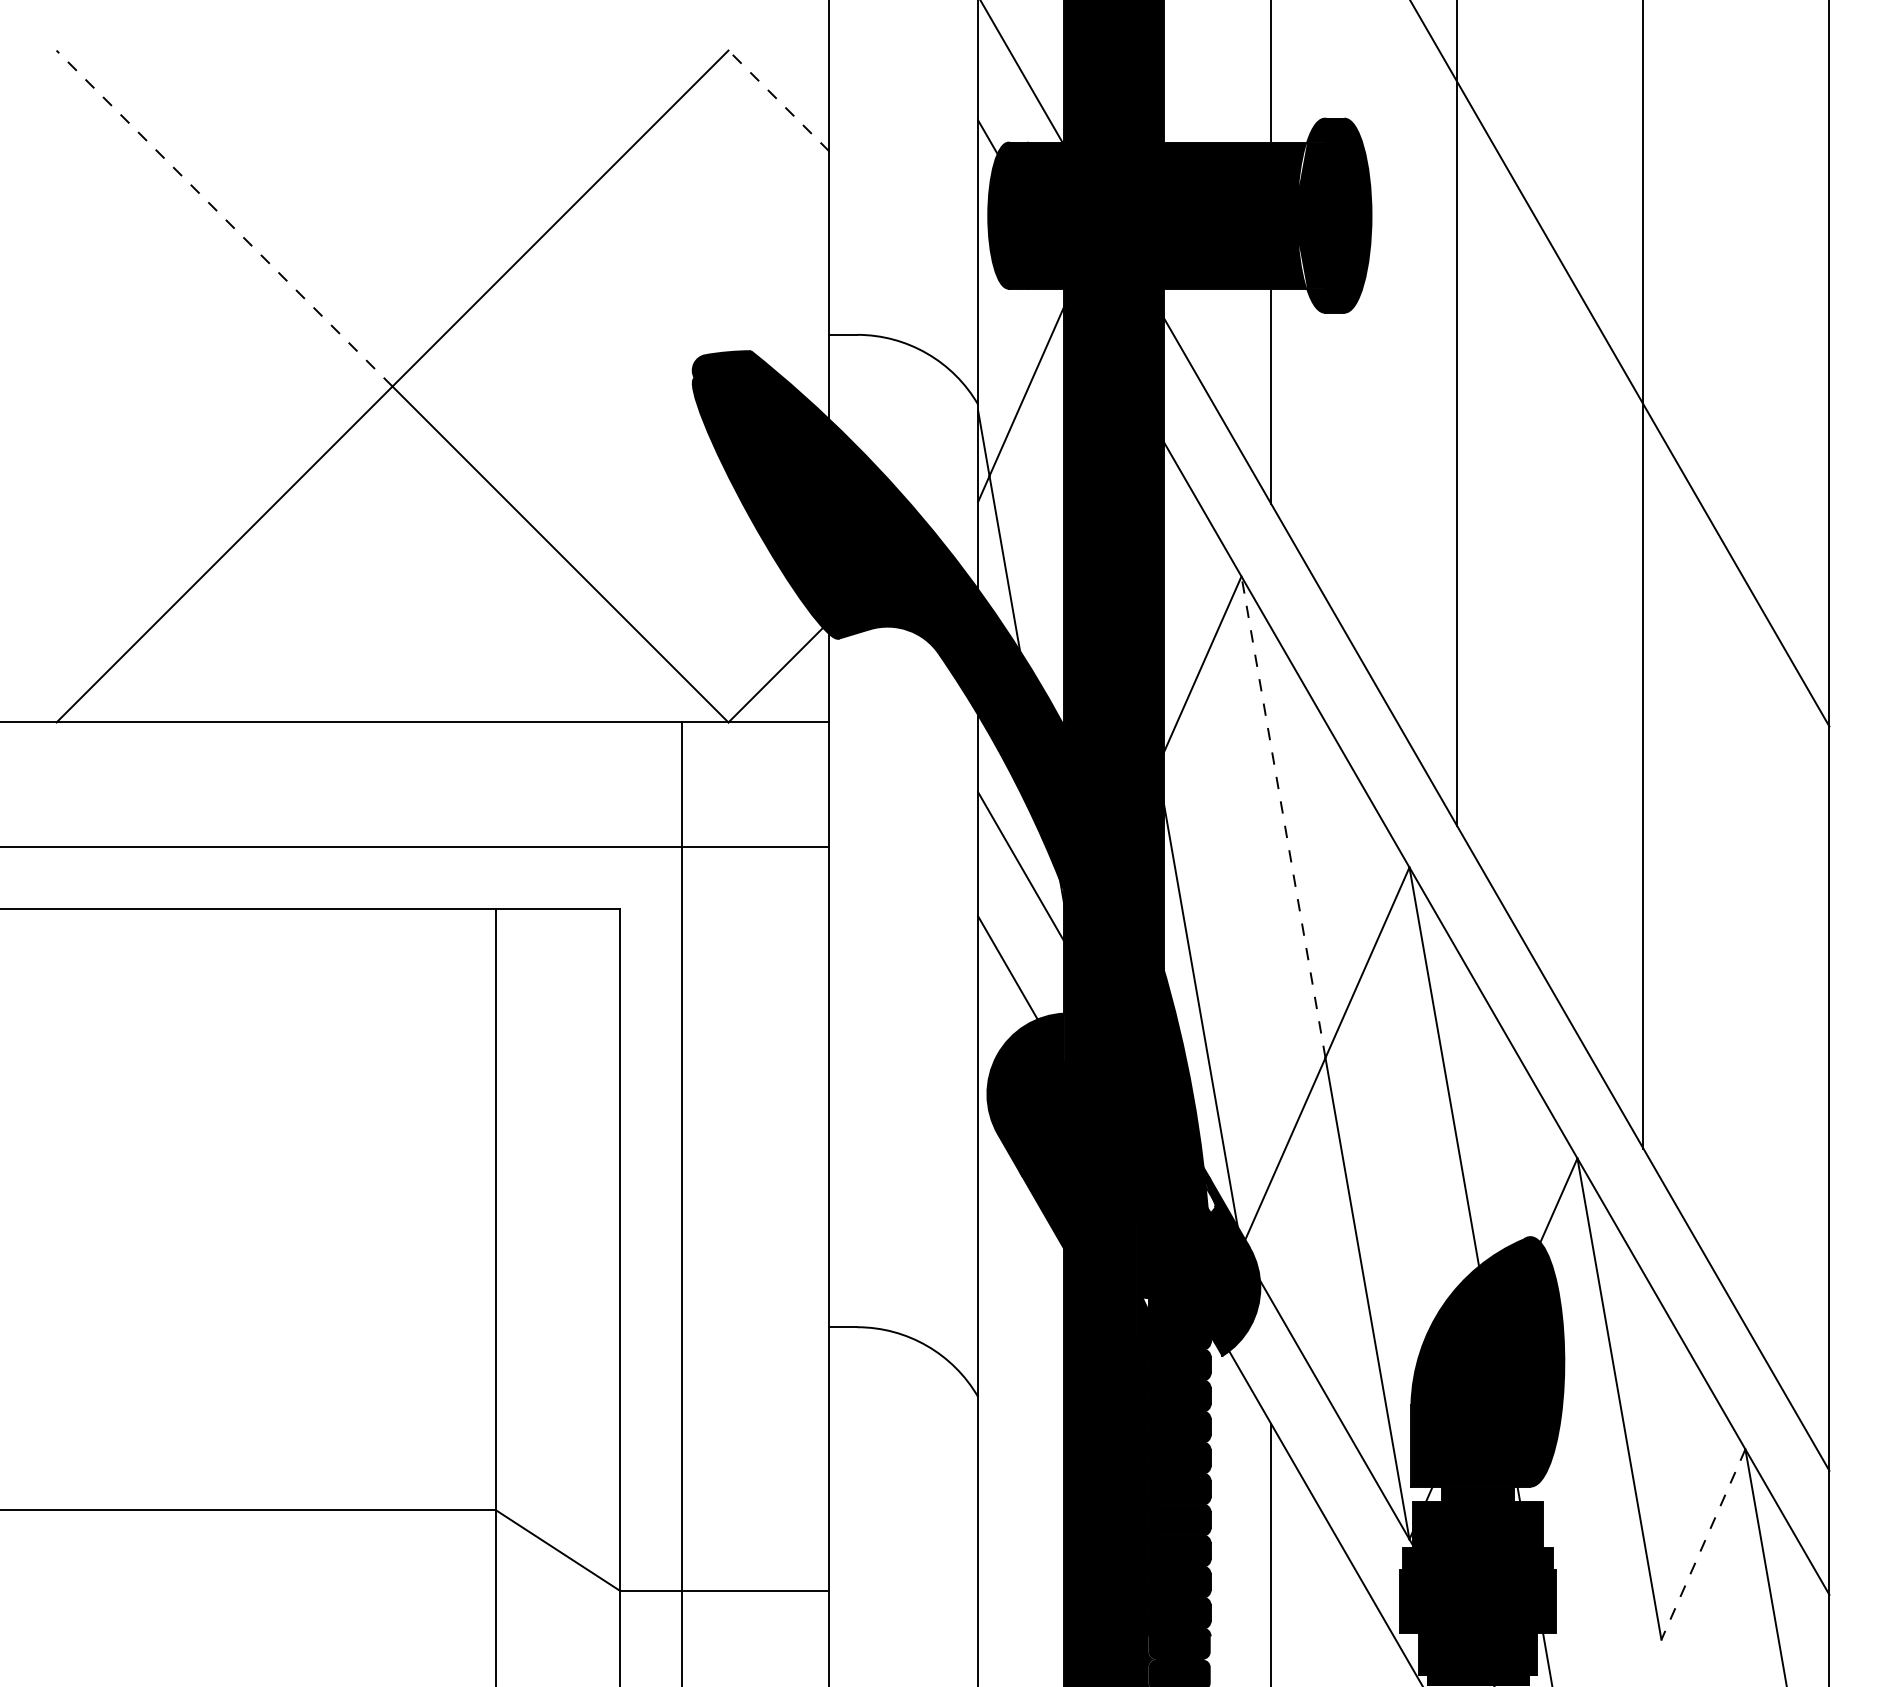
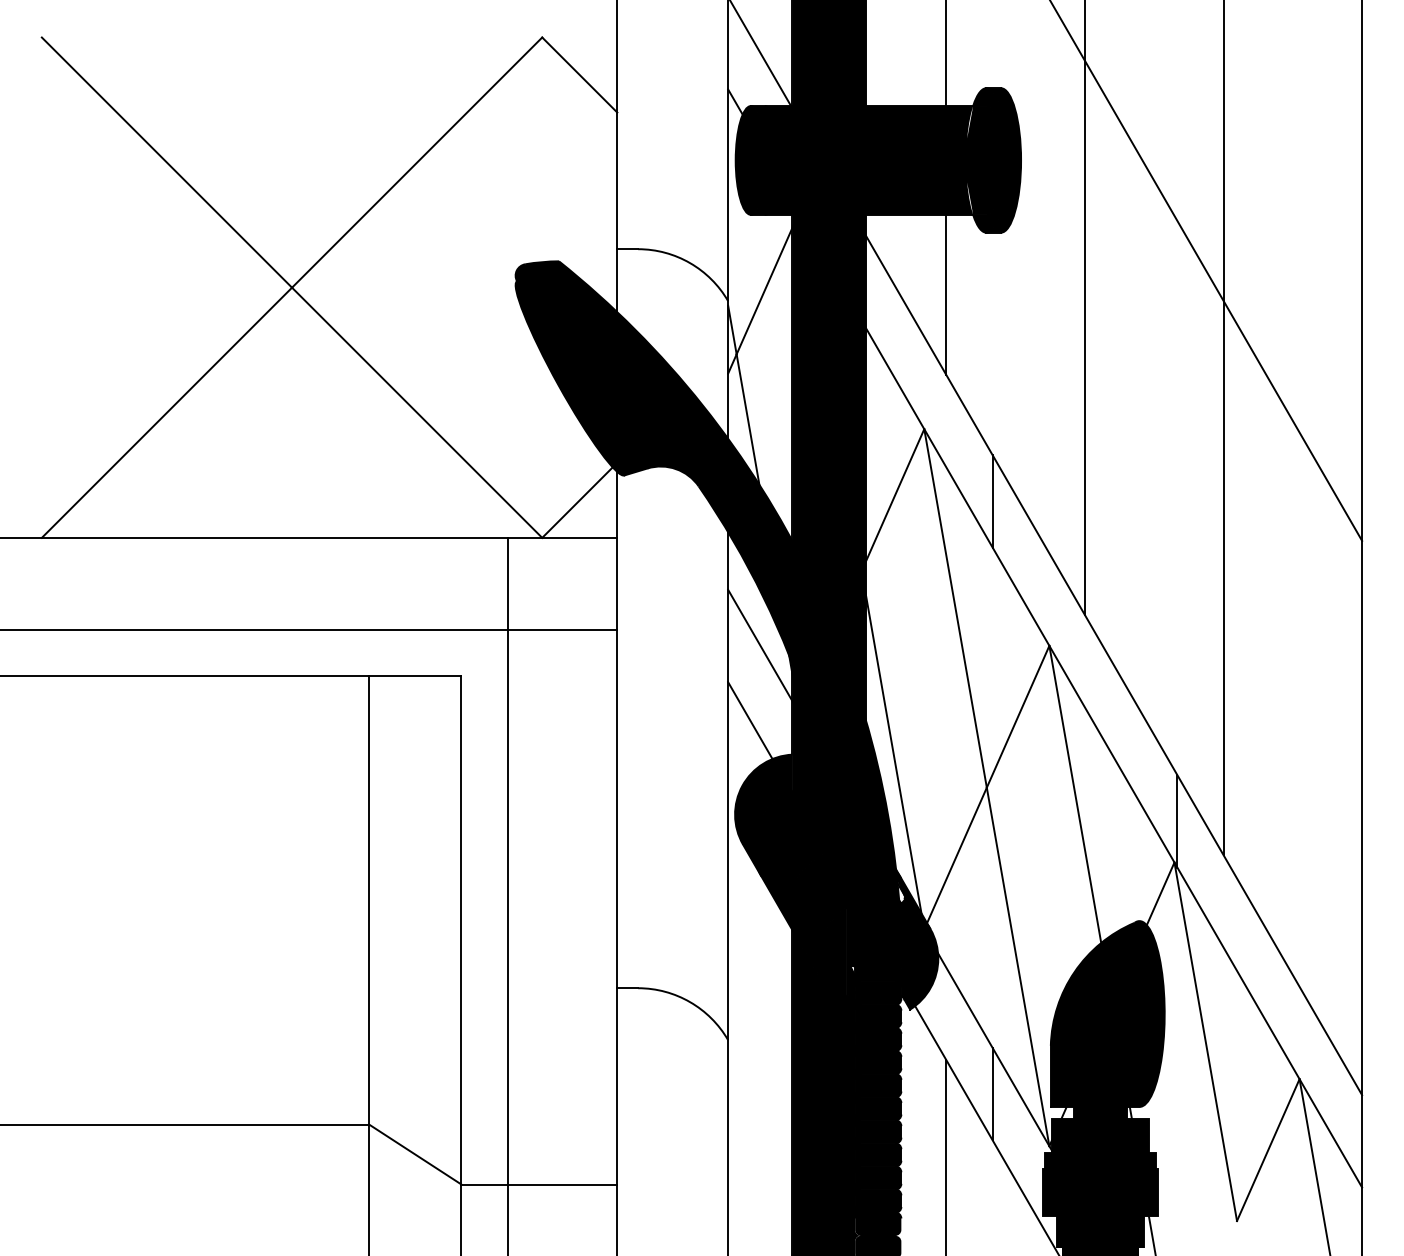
line: (778, 100) -> (579, 74), dashed -> solid
line: (224, 218) -> (166, 162), dashed -> solid
line: (1333, 673) -> (992, 501), added
line: (1283, 816) -> (955, 607), dashed -> solid
line: (1581, 1103) -> (1177, 821), added
line: (1333, 1469) -> (992, 1094), added
line: (1703, 1545) -> (1268, 1150), dashed -> solid

